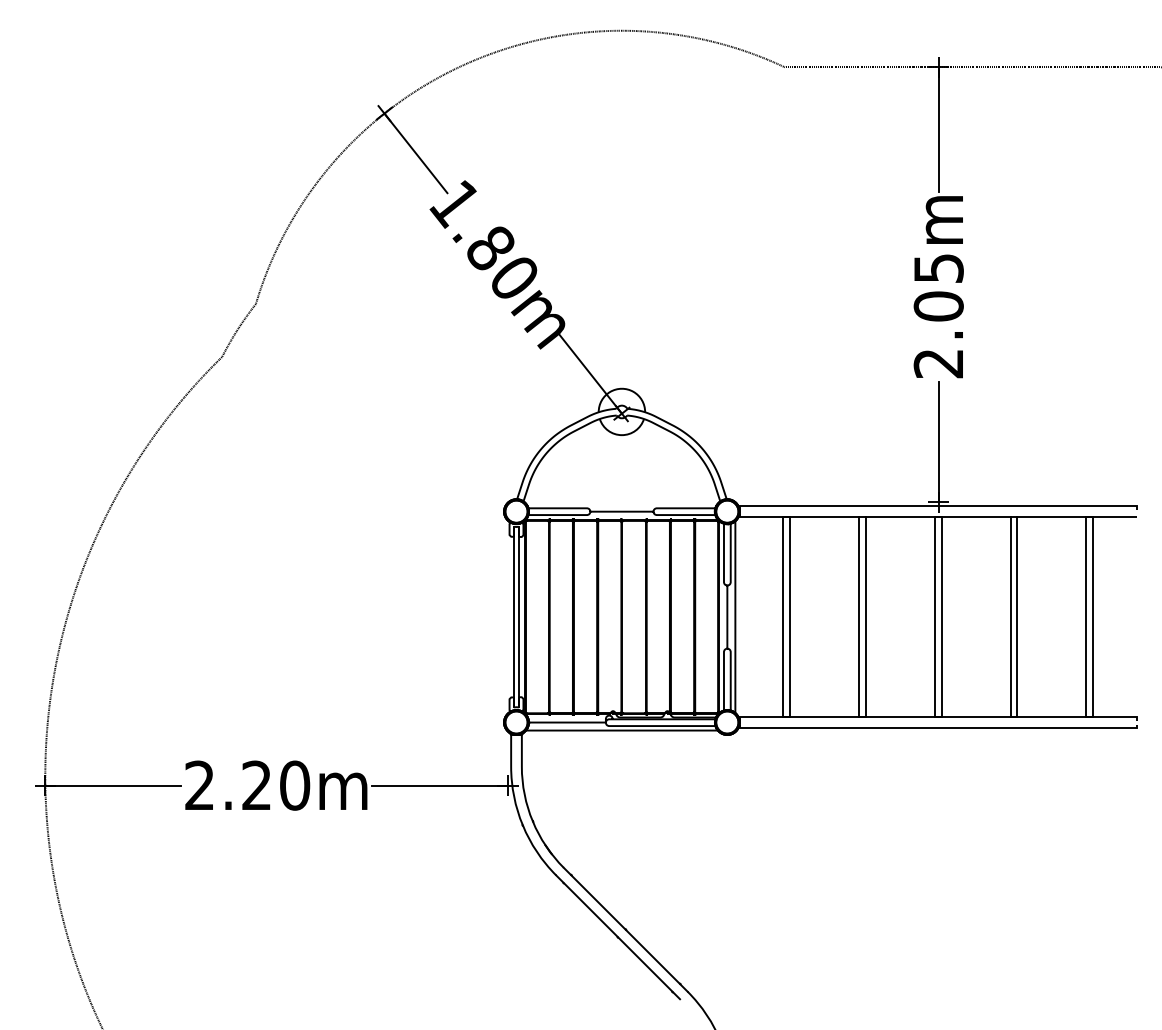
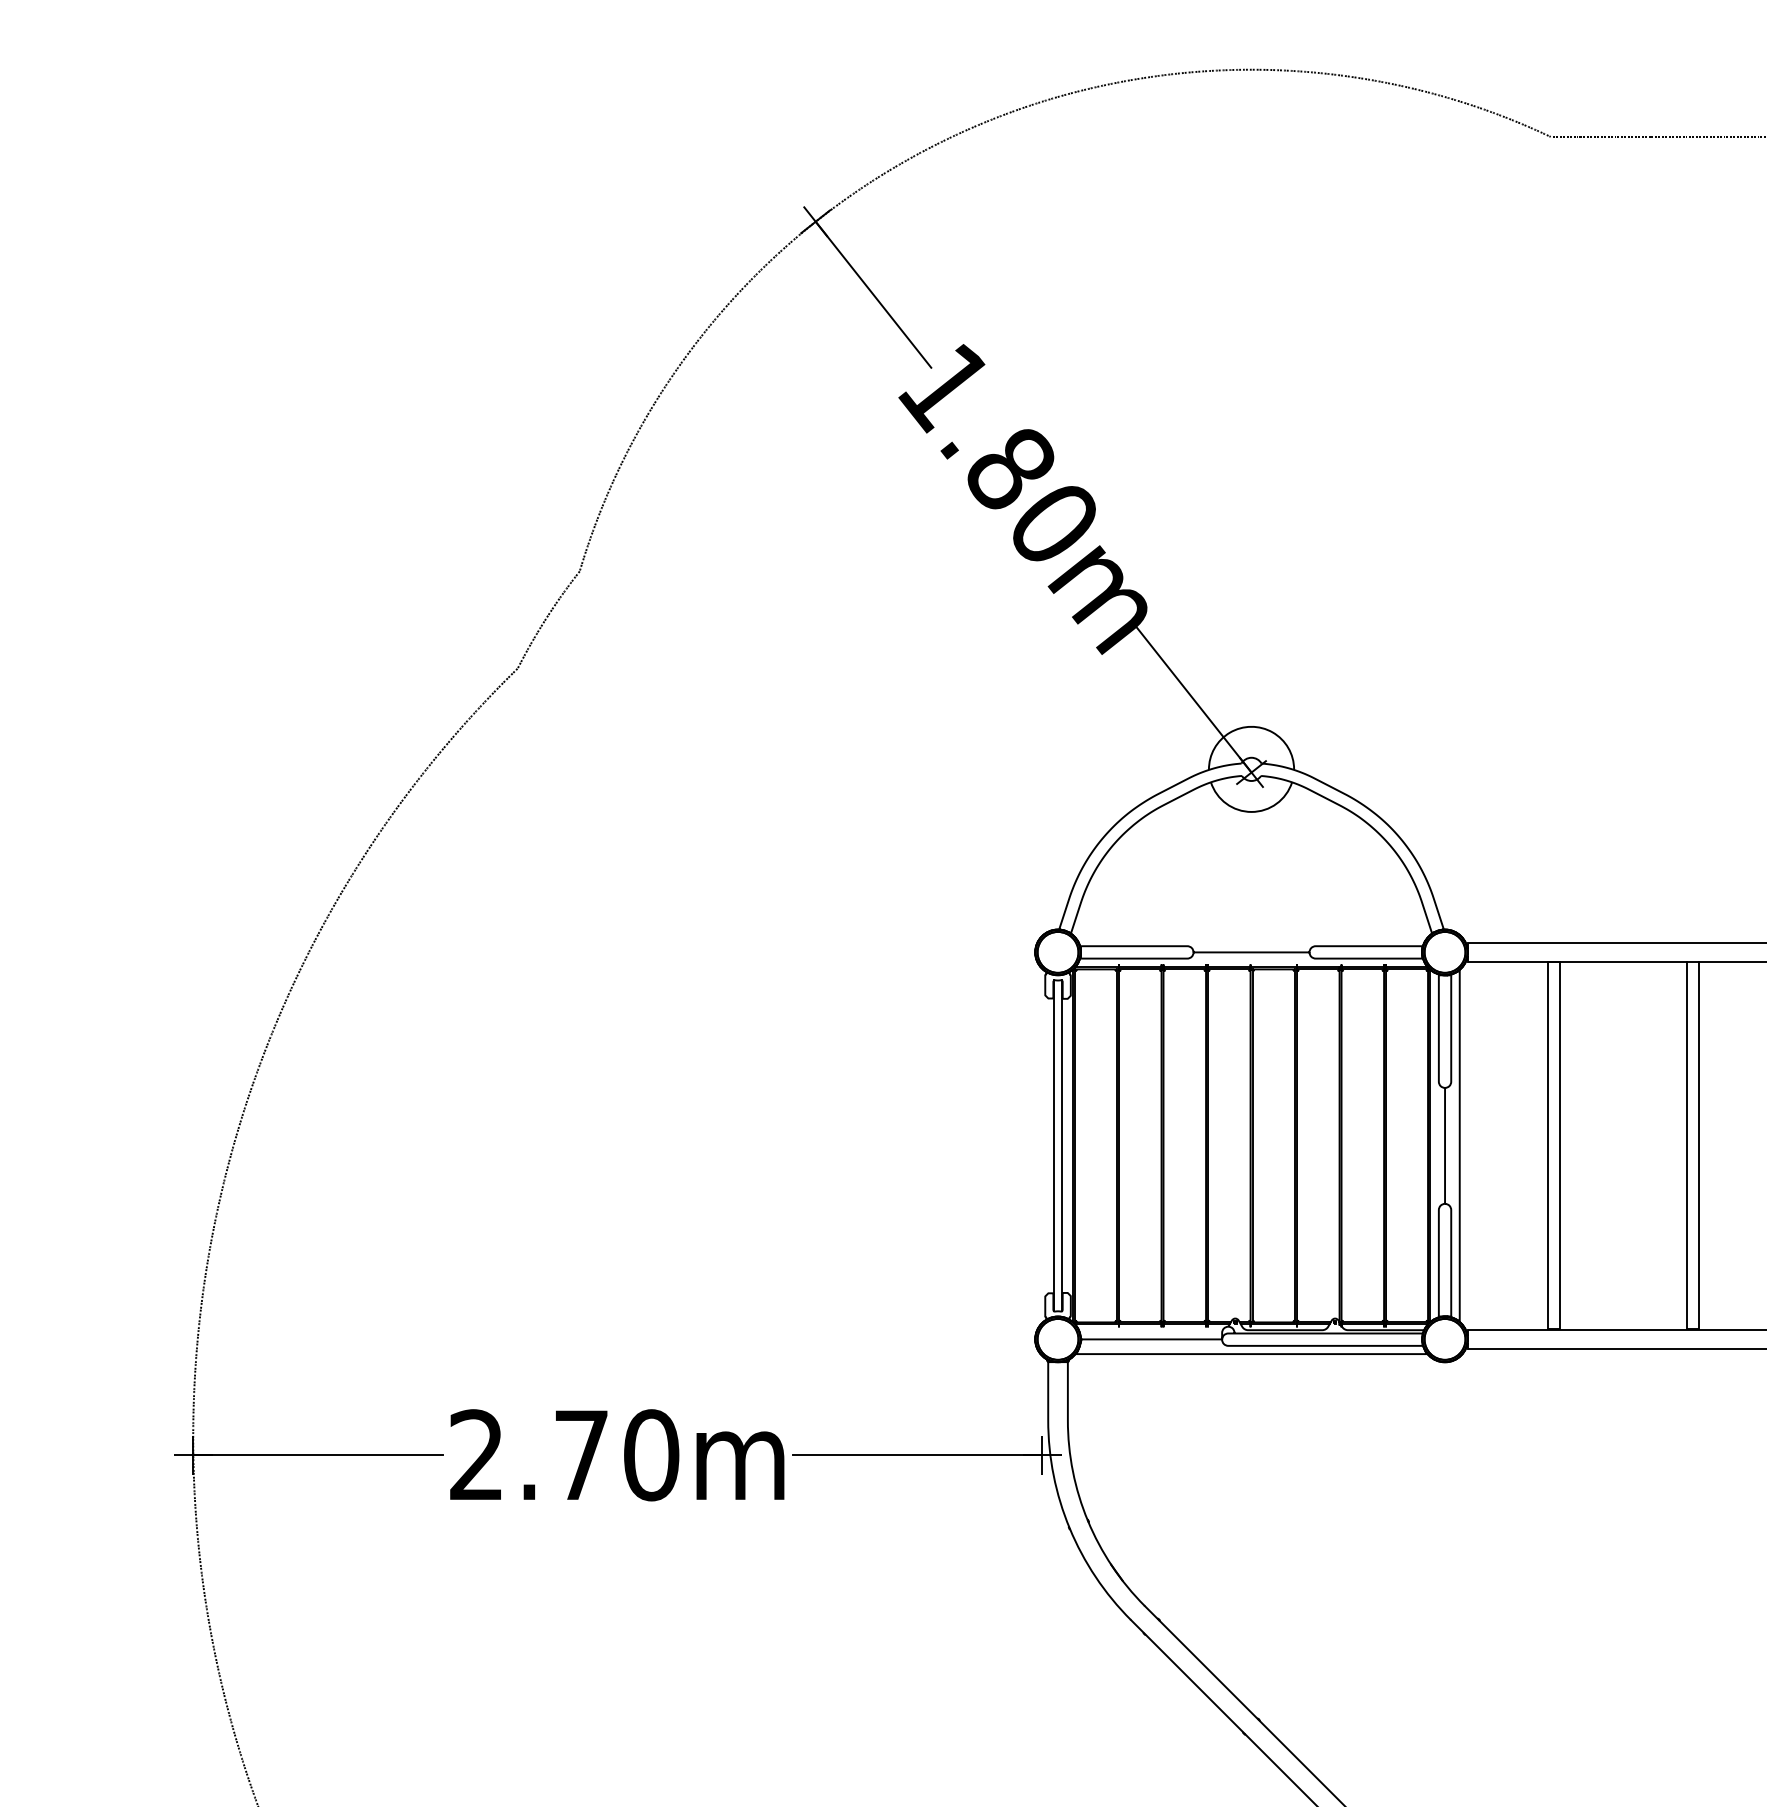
text: (256, 784) -> (580, 1453), 2.20m -> 2.70m

